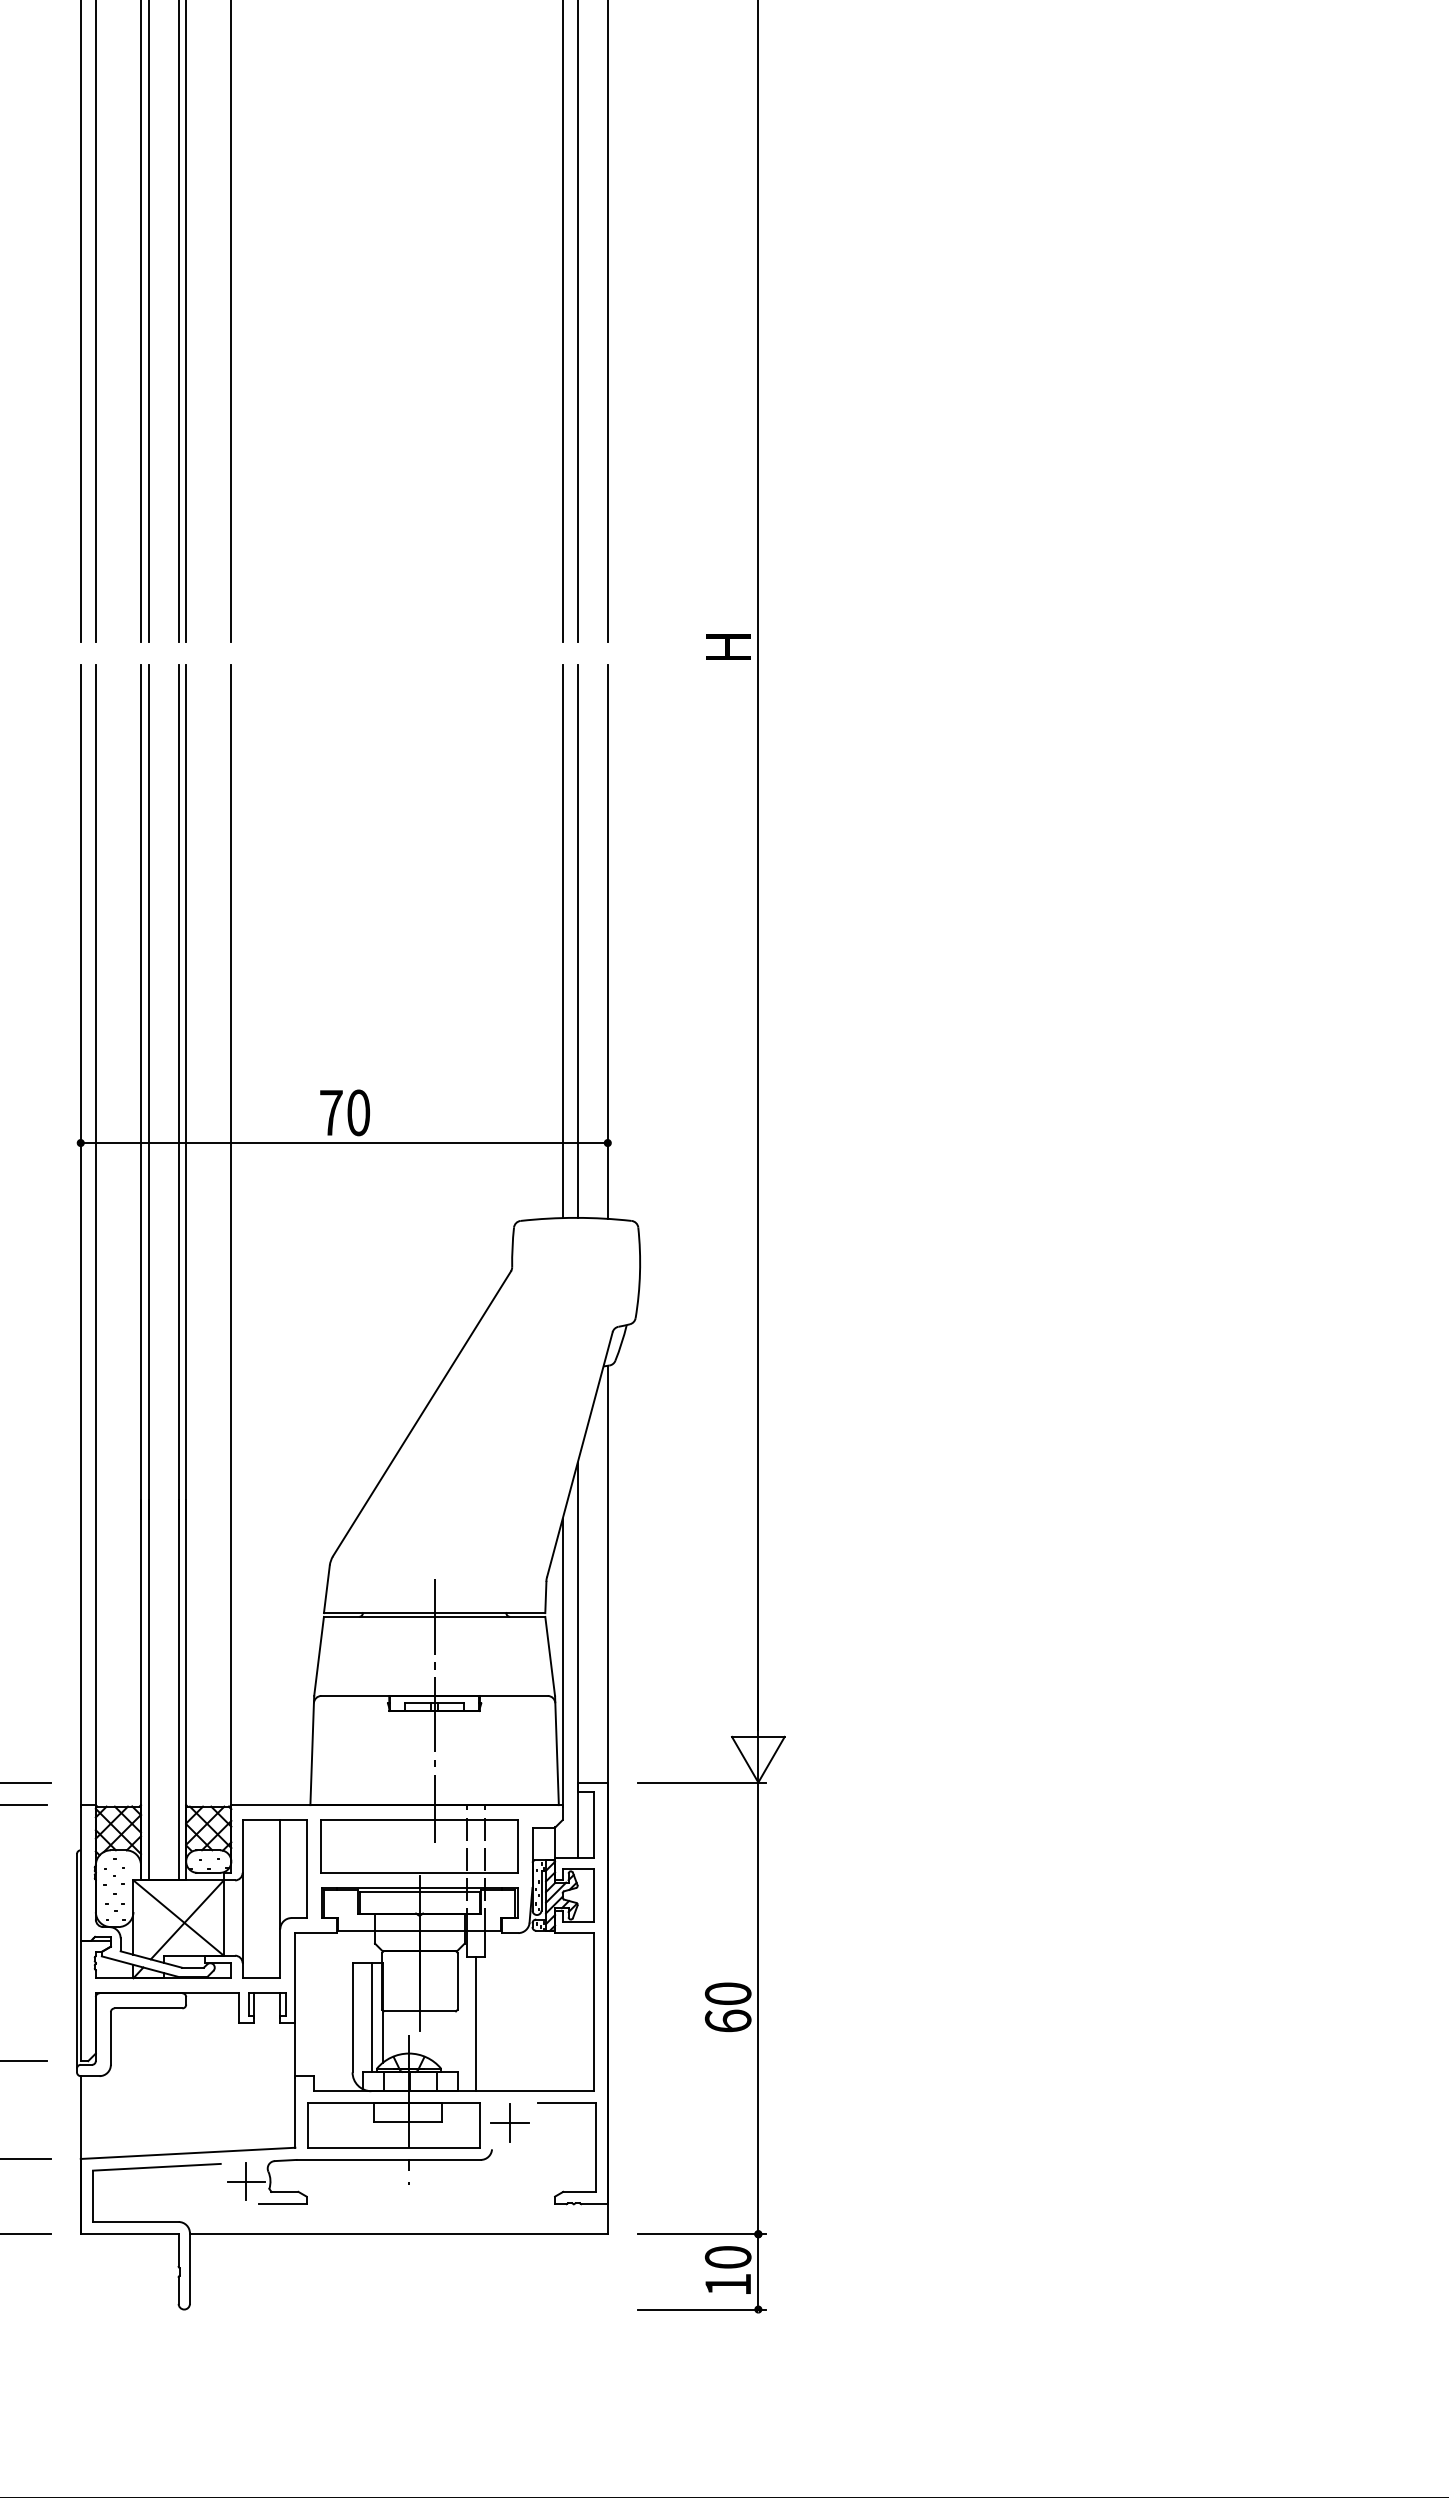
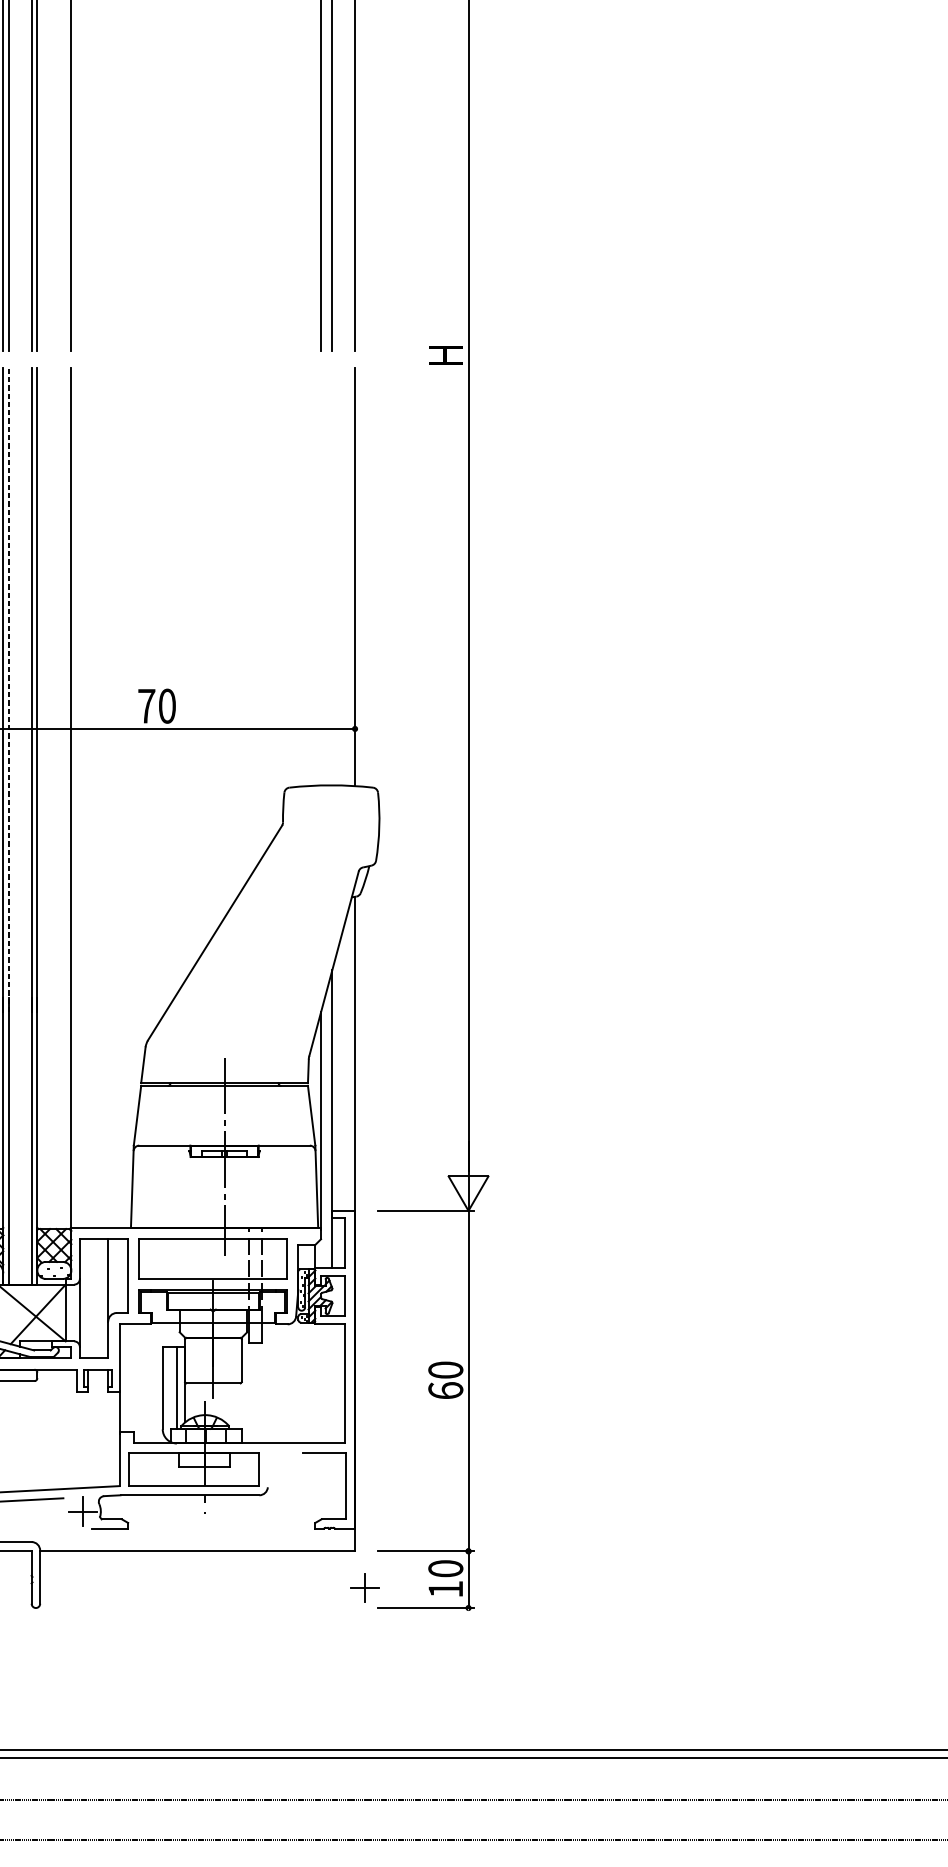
line: (562, 941) -> (320, 577), removed
line: (577, 941) -> (332, 577), removed
line: (148, 1091) -> (8, 690), solid -> dashed
line: (476, 2024) -> (256, 1393), removed
part: (509, 2122) -> (364, 1587), moved

